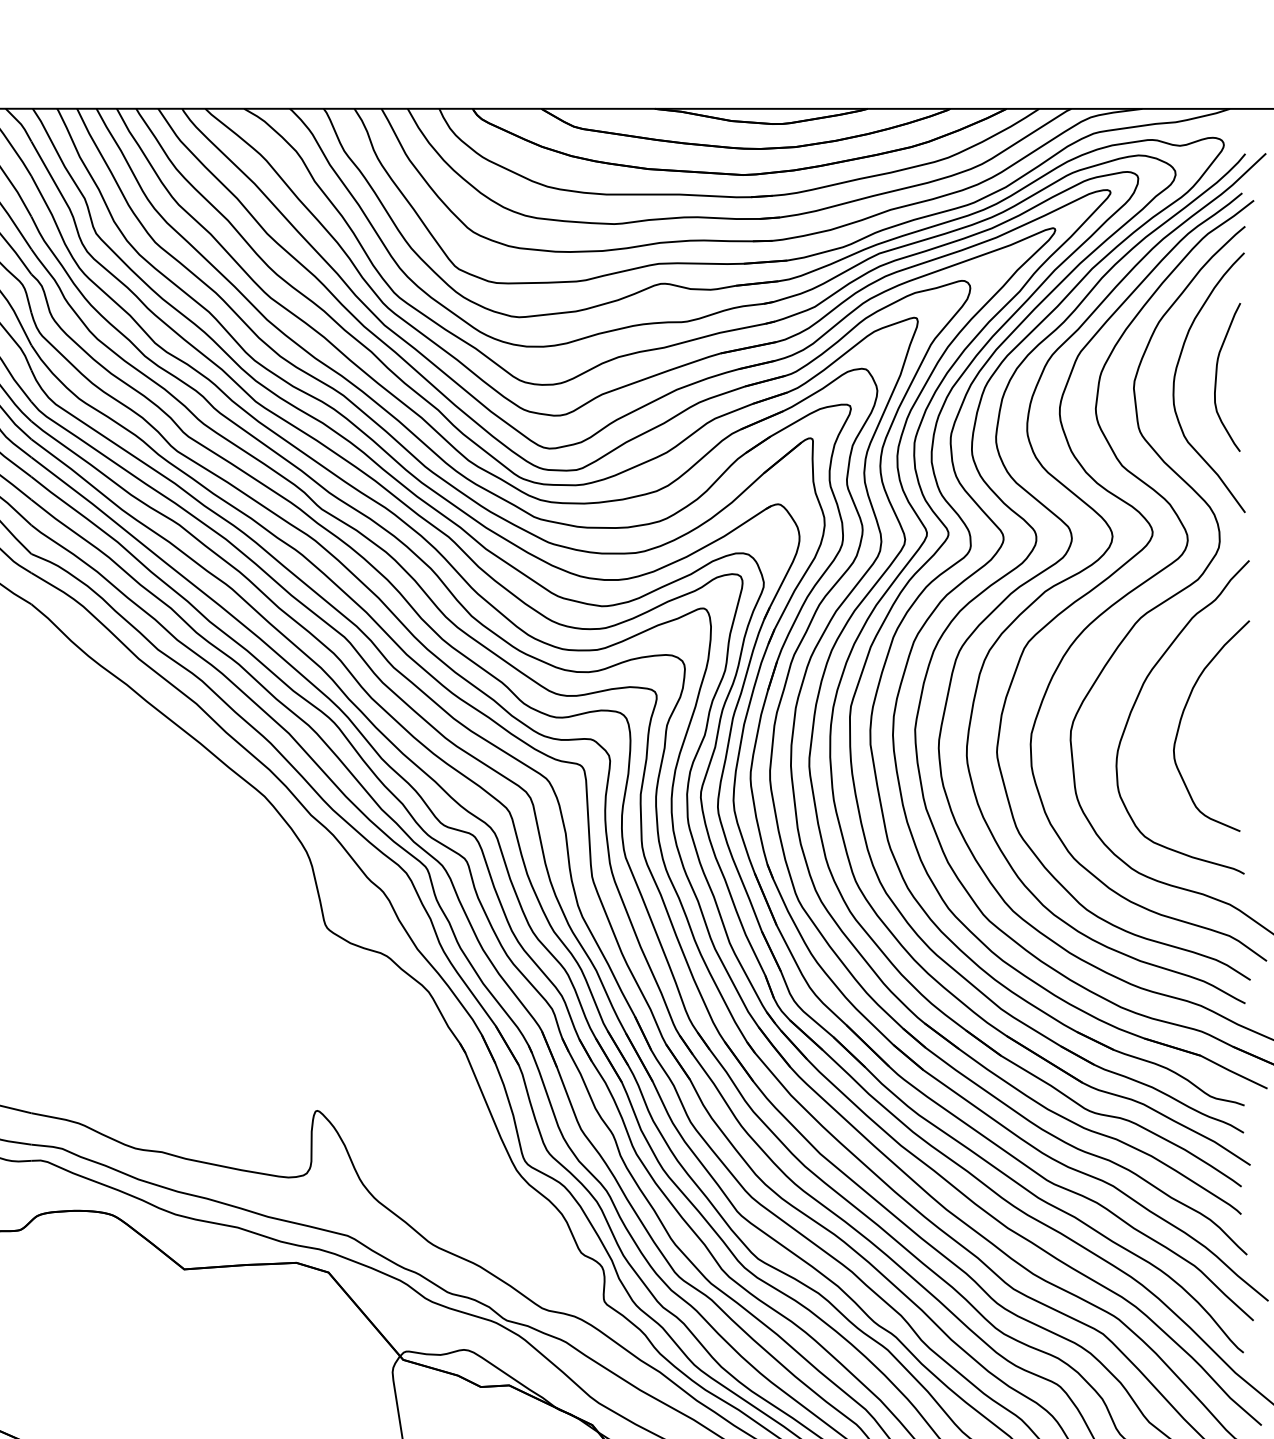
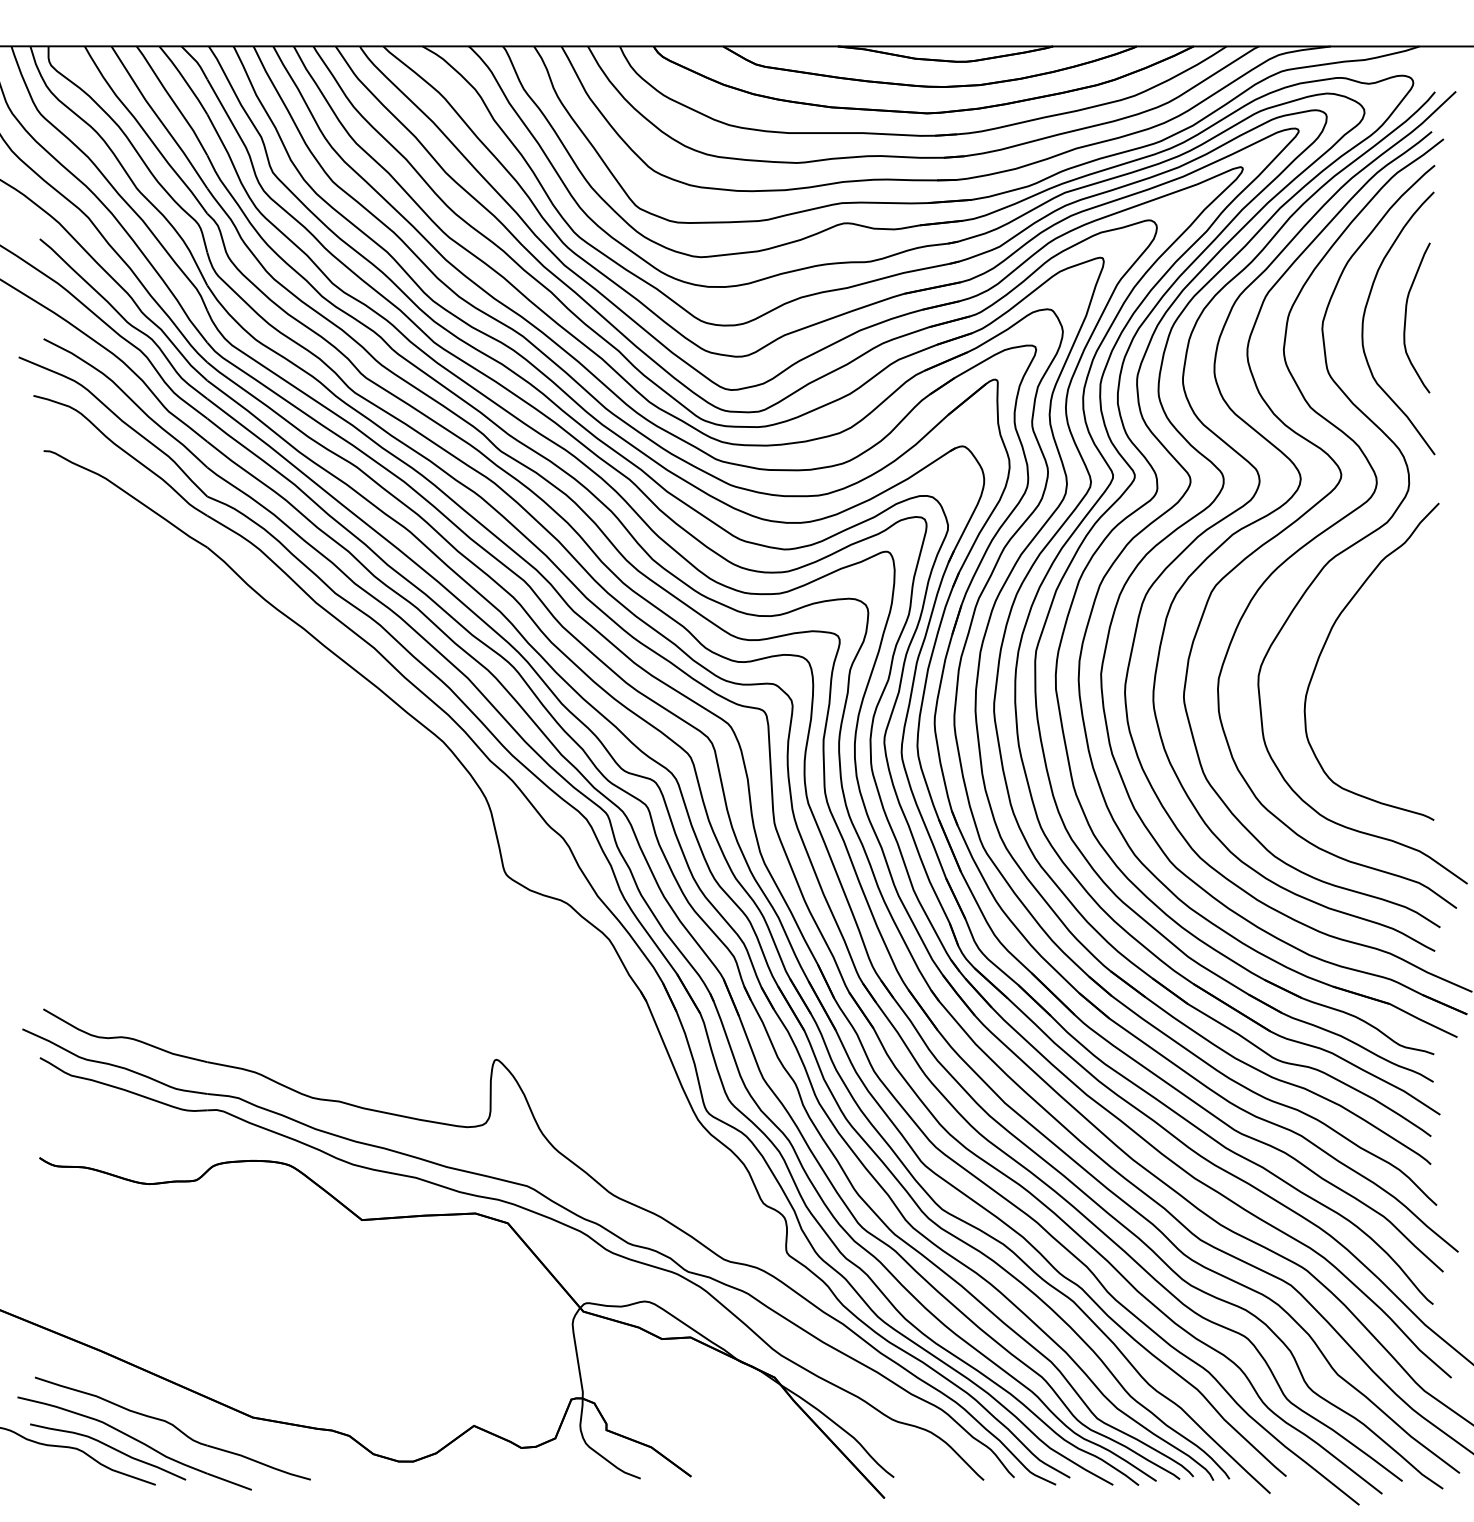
curve: (1183, 715) -> (1372, 659), removed

